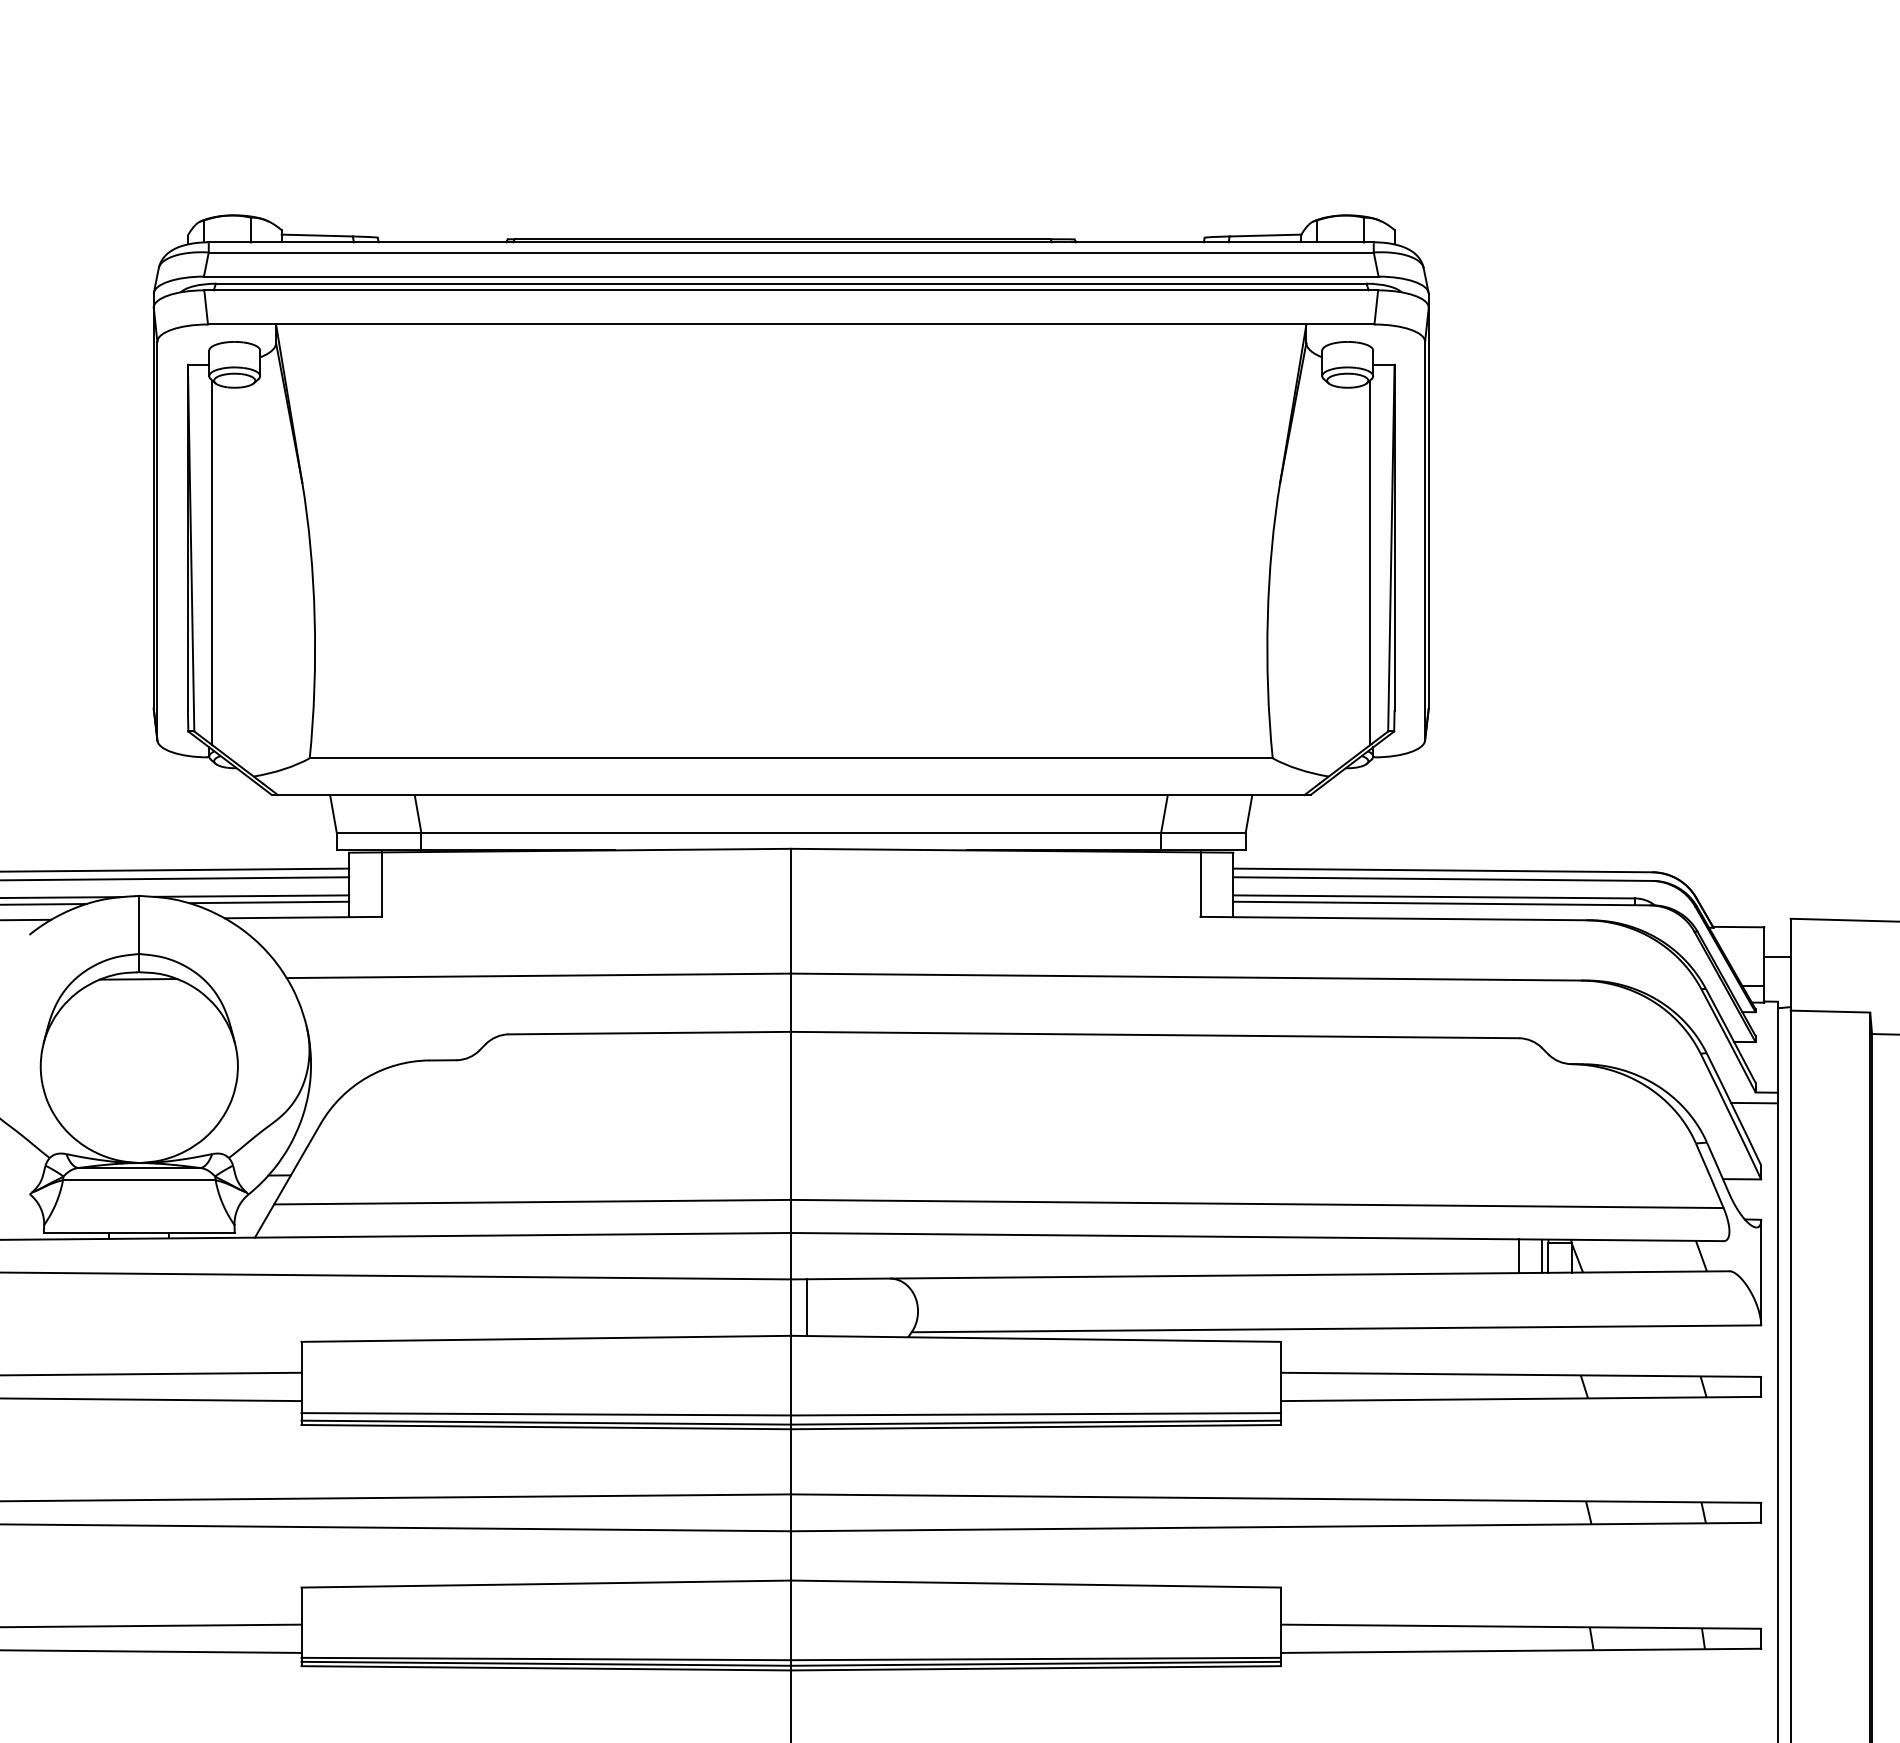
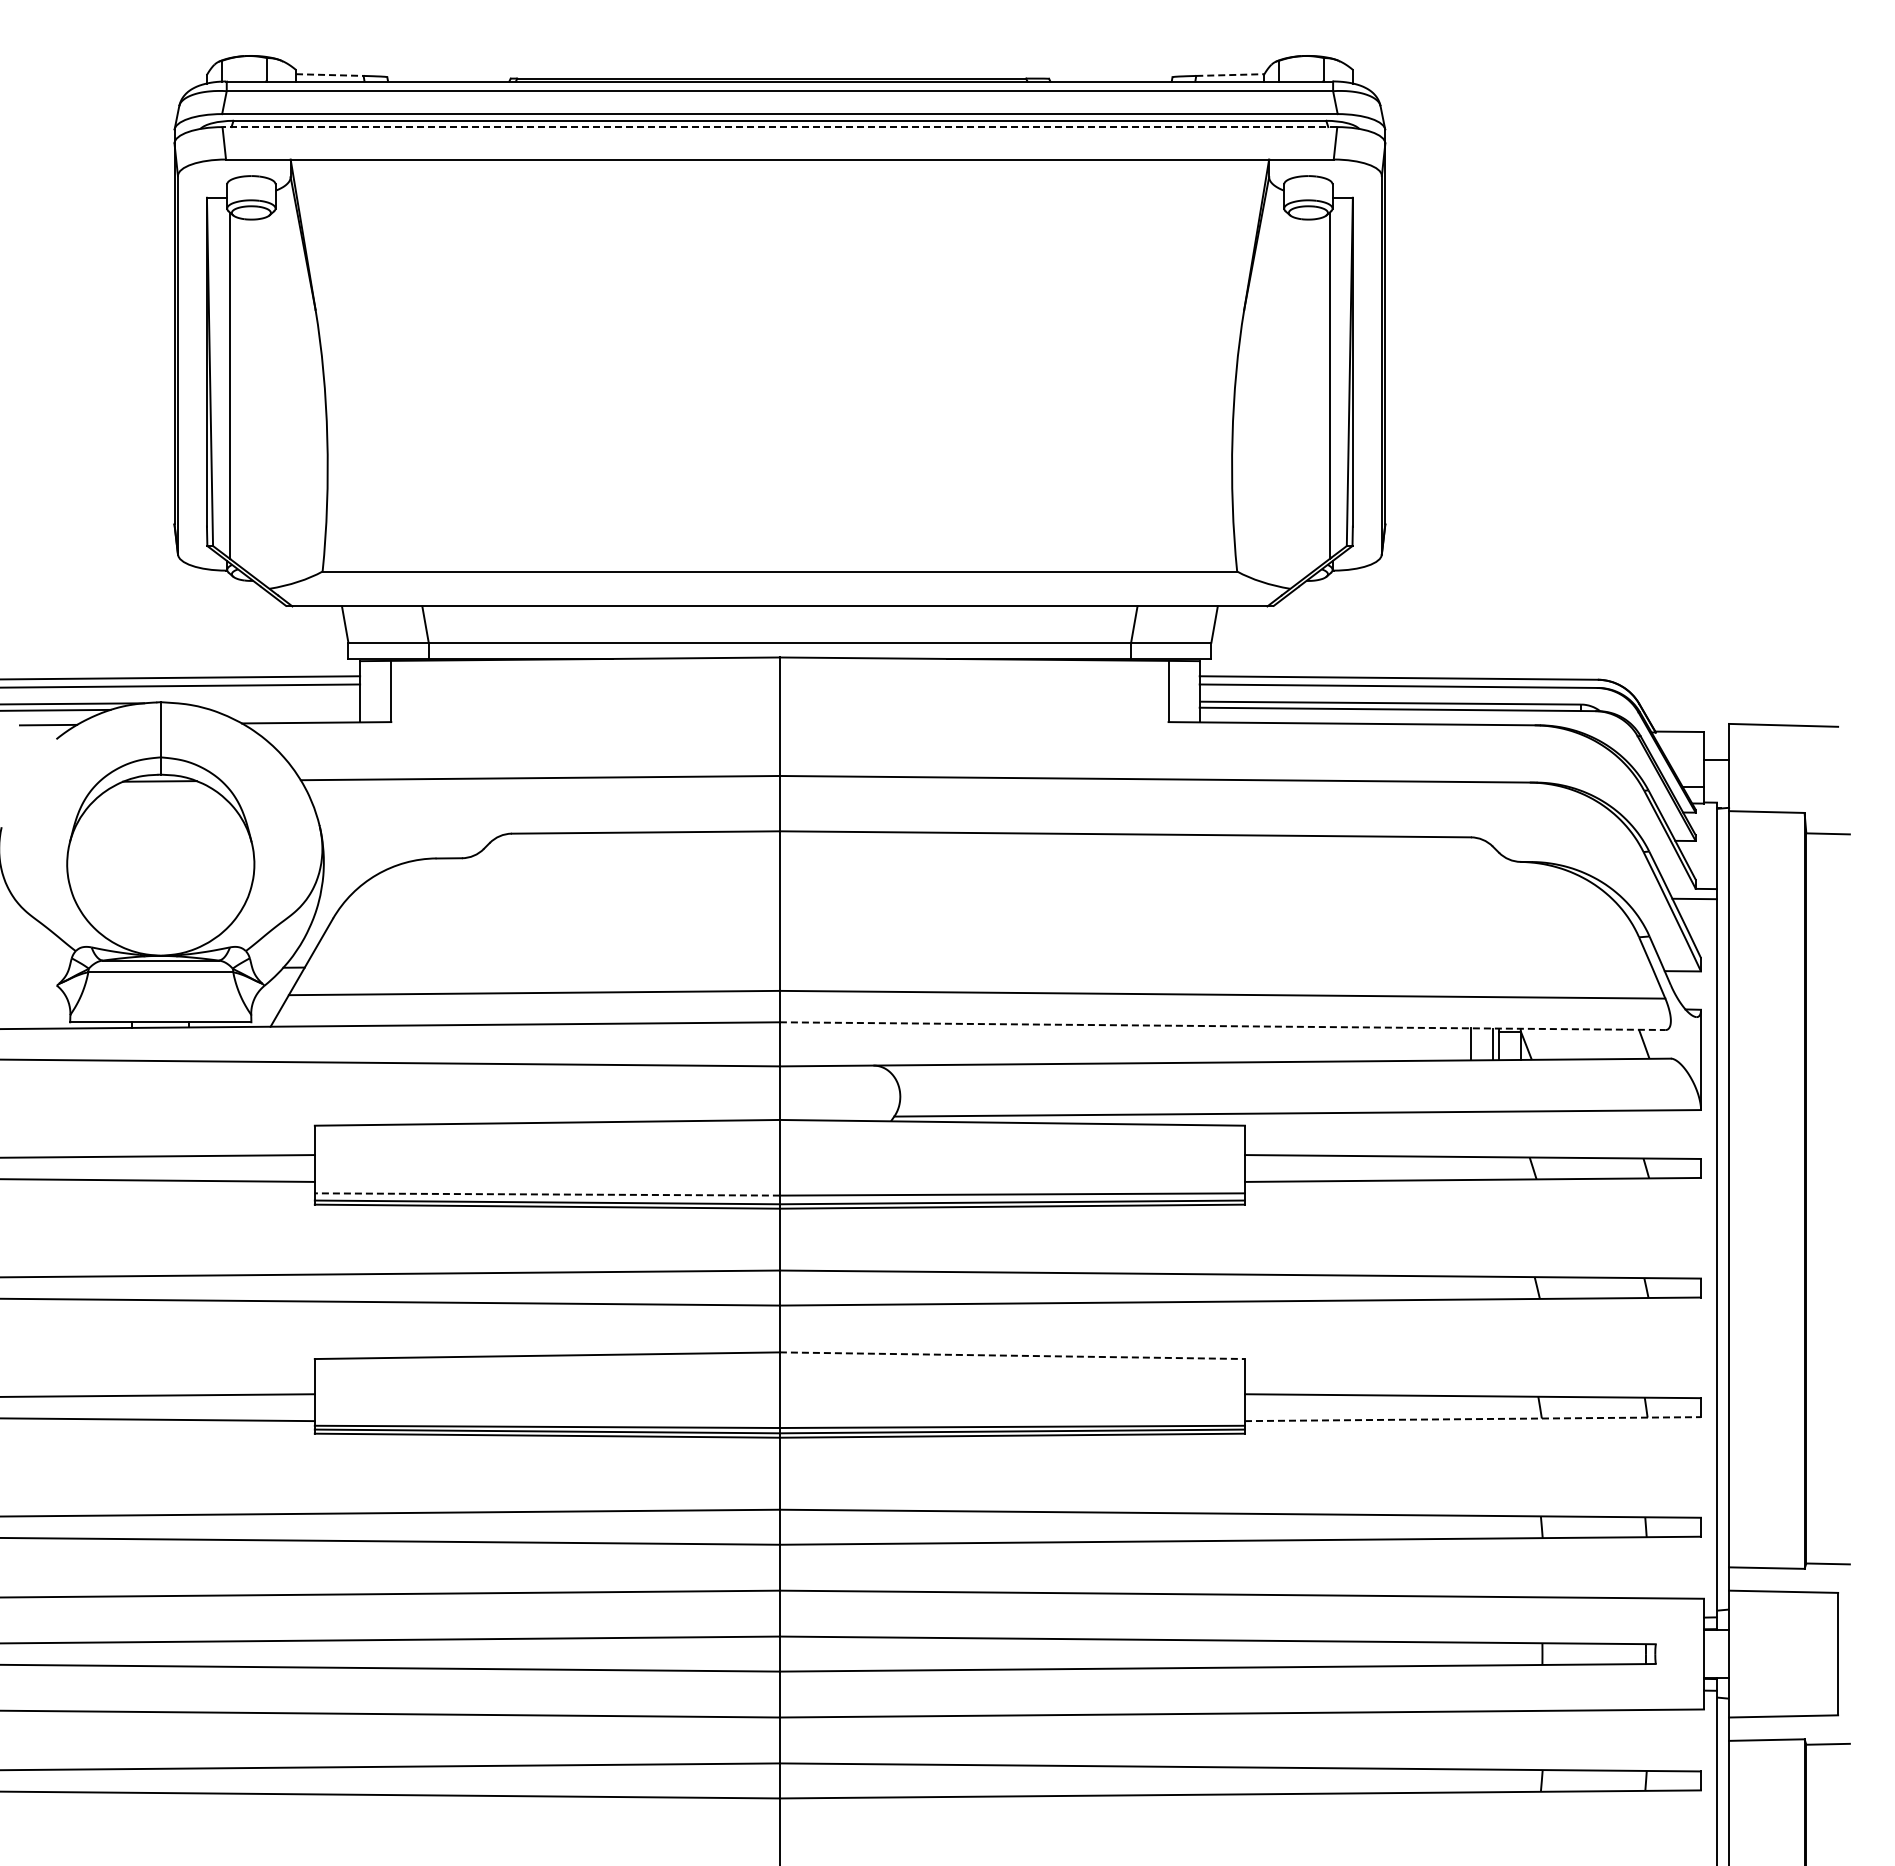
line: (316, 236) -> (329, 75), solid -> dashed
line: (1265, 236) -> (1230, 75), solid -> dashed
line: (790, 290) -> (779, 127), solid -> dashed
line: (251, 896) -> (267, 702), removed
line: (269, 902) -> (284, 708), removed
line: (1257, 1237) -> (1222, 1026), solid -> dashed
line: (807, 1307) -> (795, 1093), removed
line: (546, 1414) -> (547, 1194), solid -> dashed
line: (1036, 1583) -> (1012, 1355), solid -> dashed
line: (1521, 1651) -> (1473, 1419), solid -> dashed

